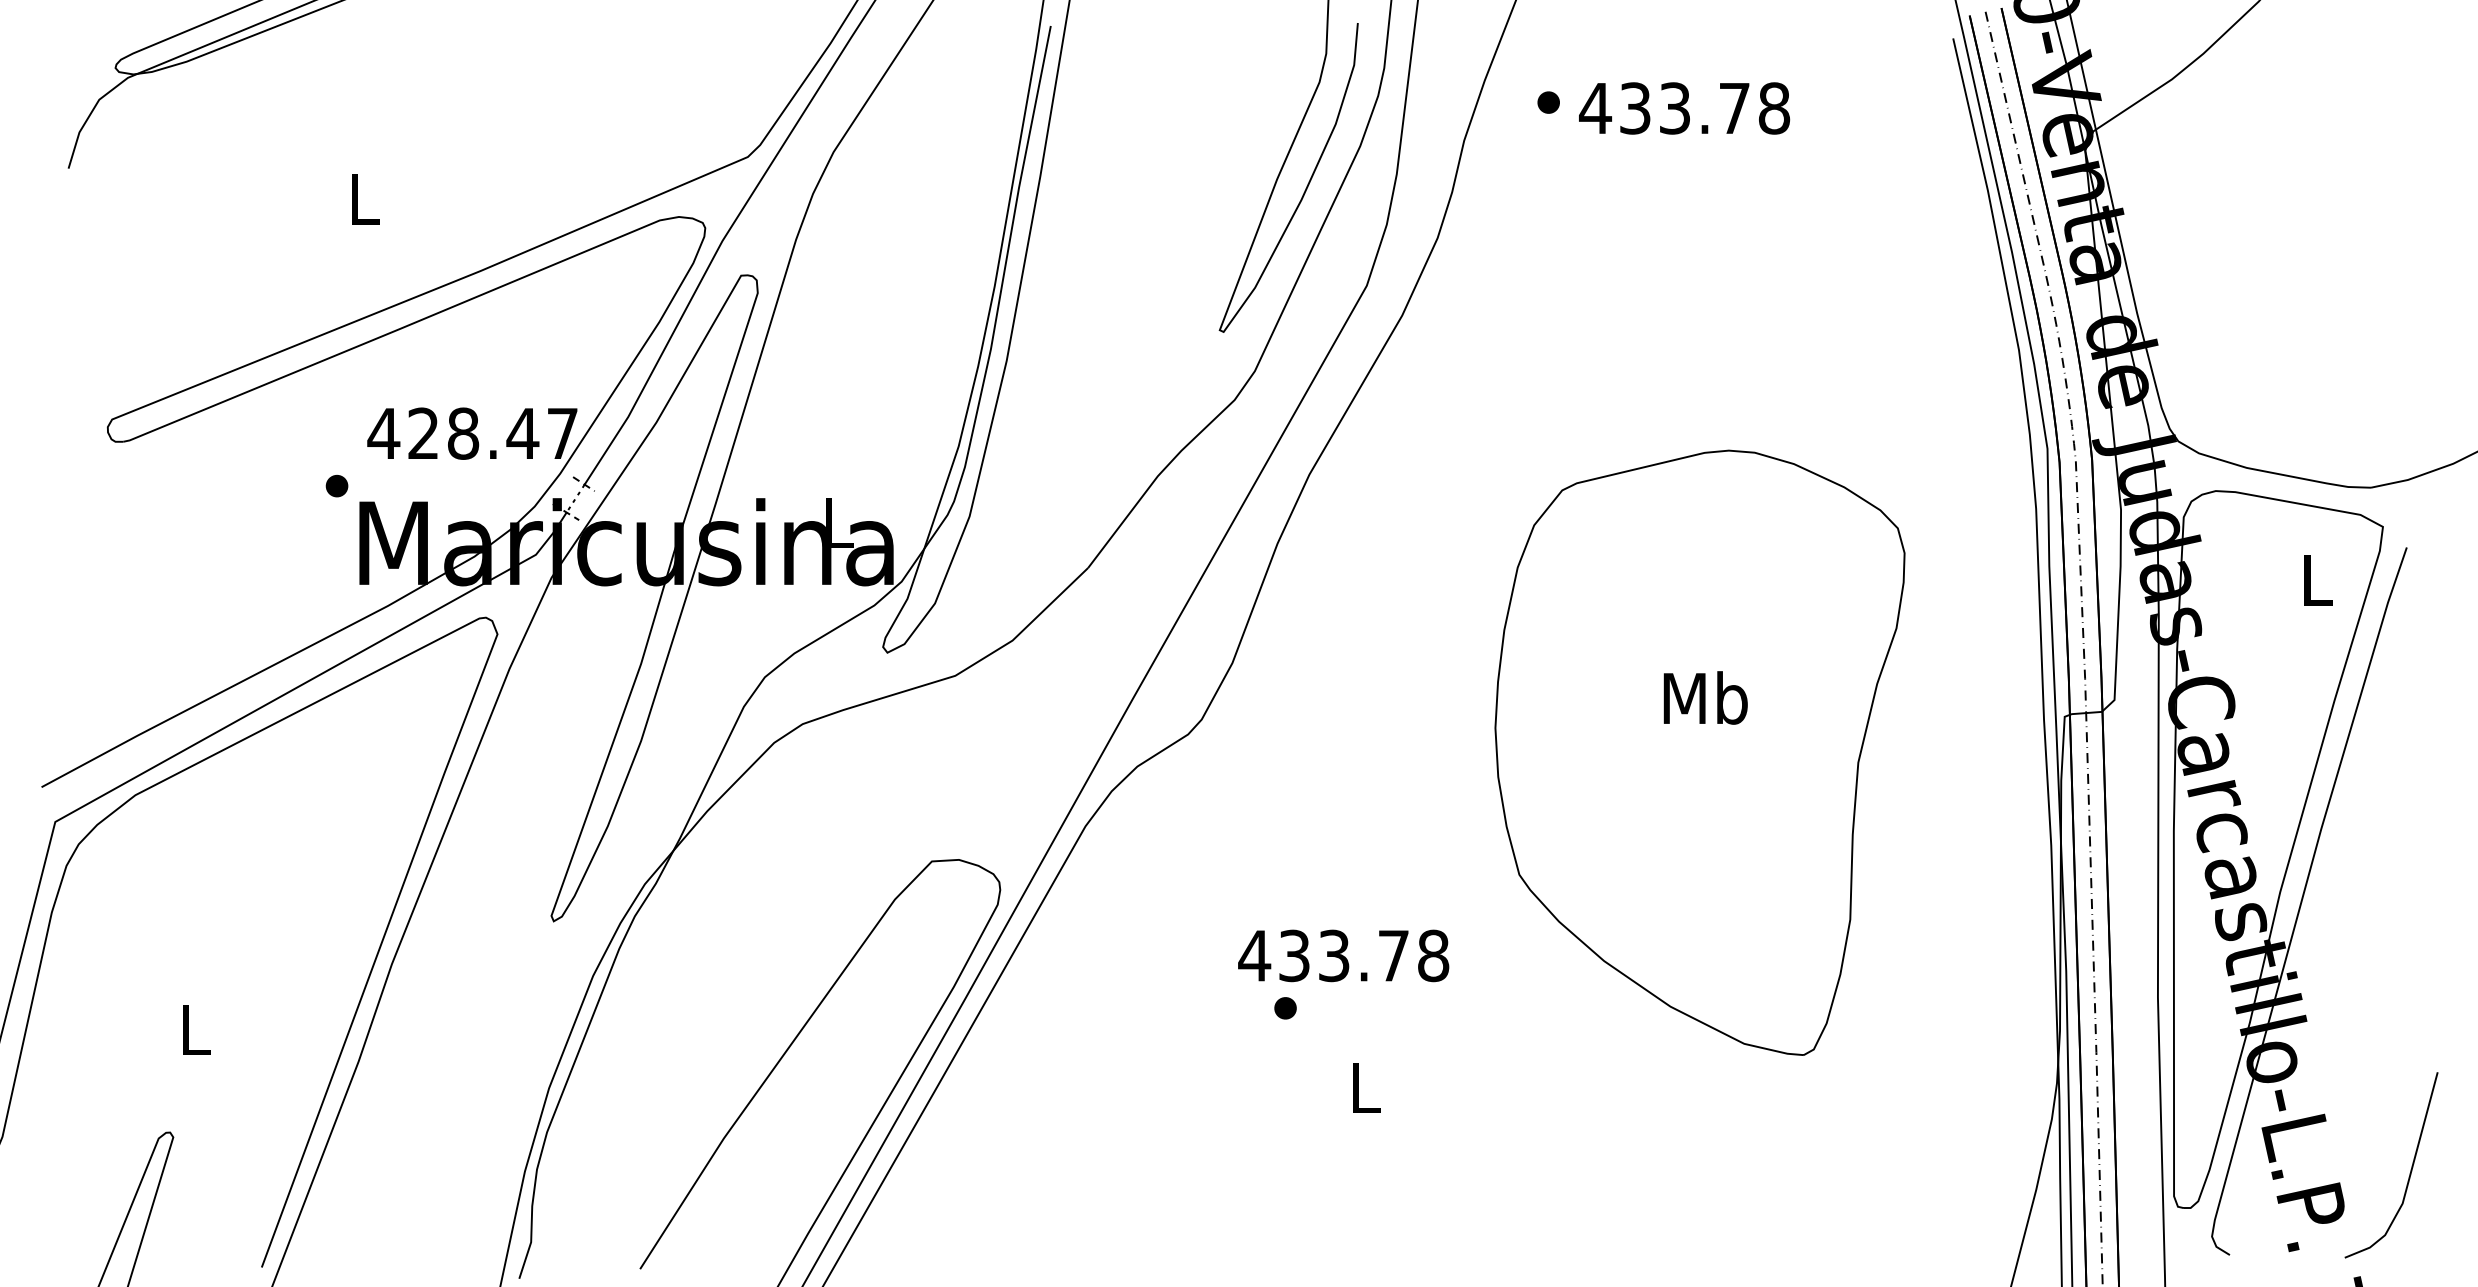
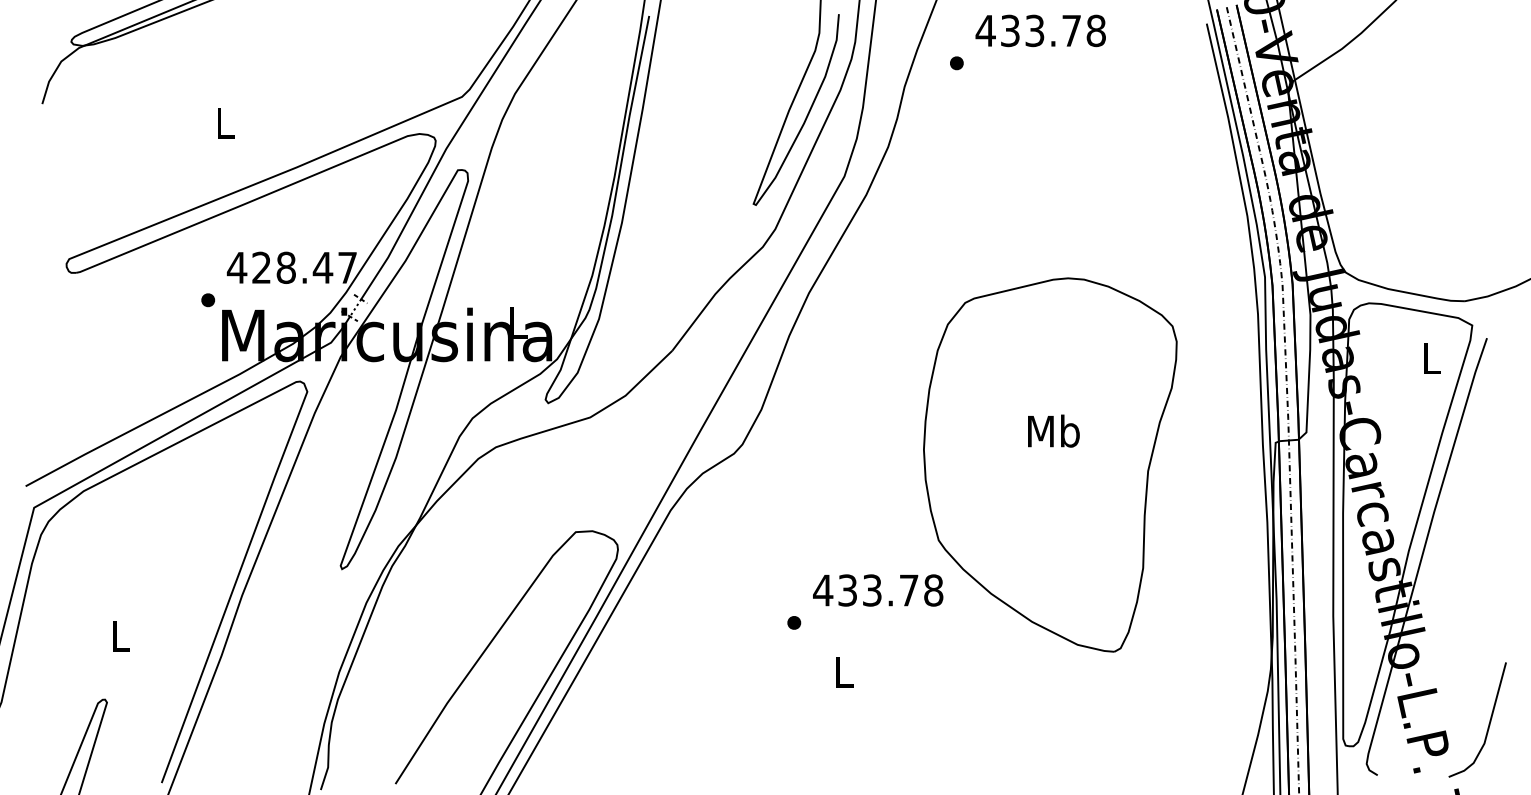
text: (1684, 107) -> (1040, 30), moved
text: (1344, 955) -> (878, 590), moved

